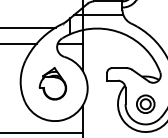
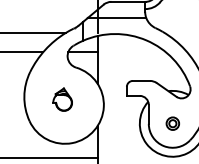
part: (52, 83) -> (62, 99), size x0.6
part: (145, 103) -> (172, 122), size x0.6

